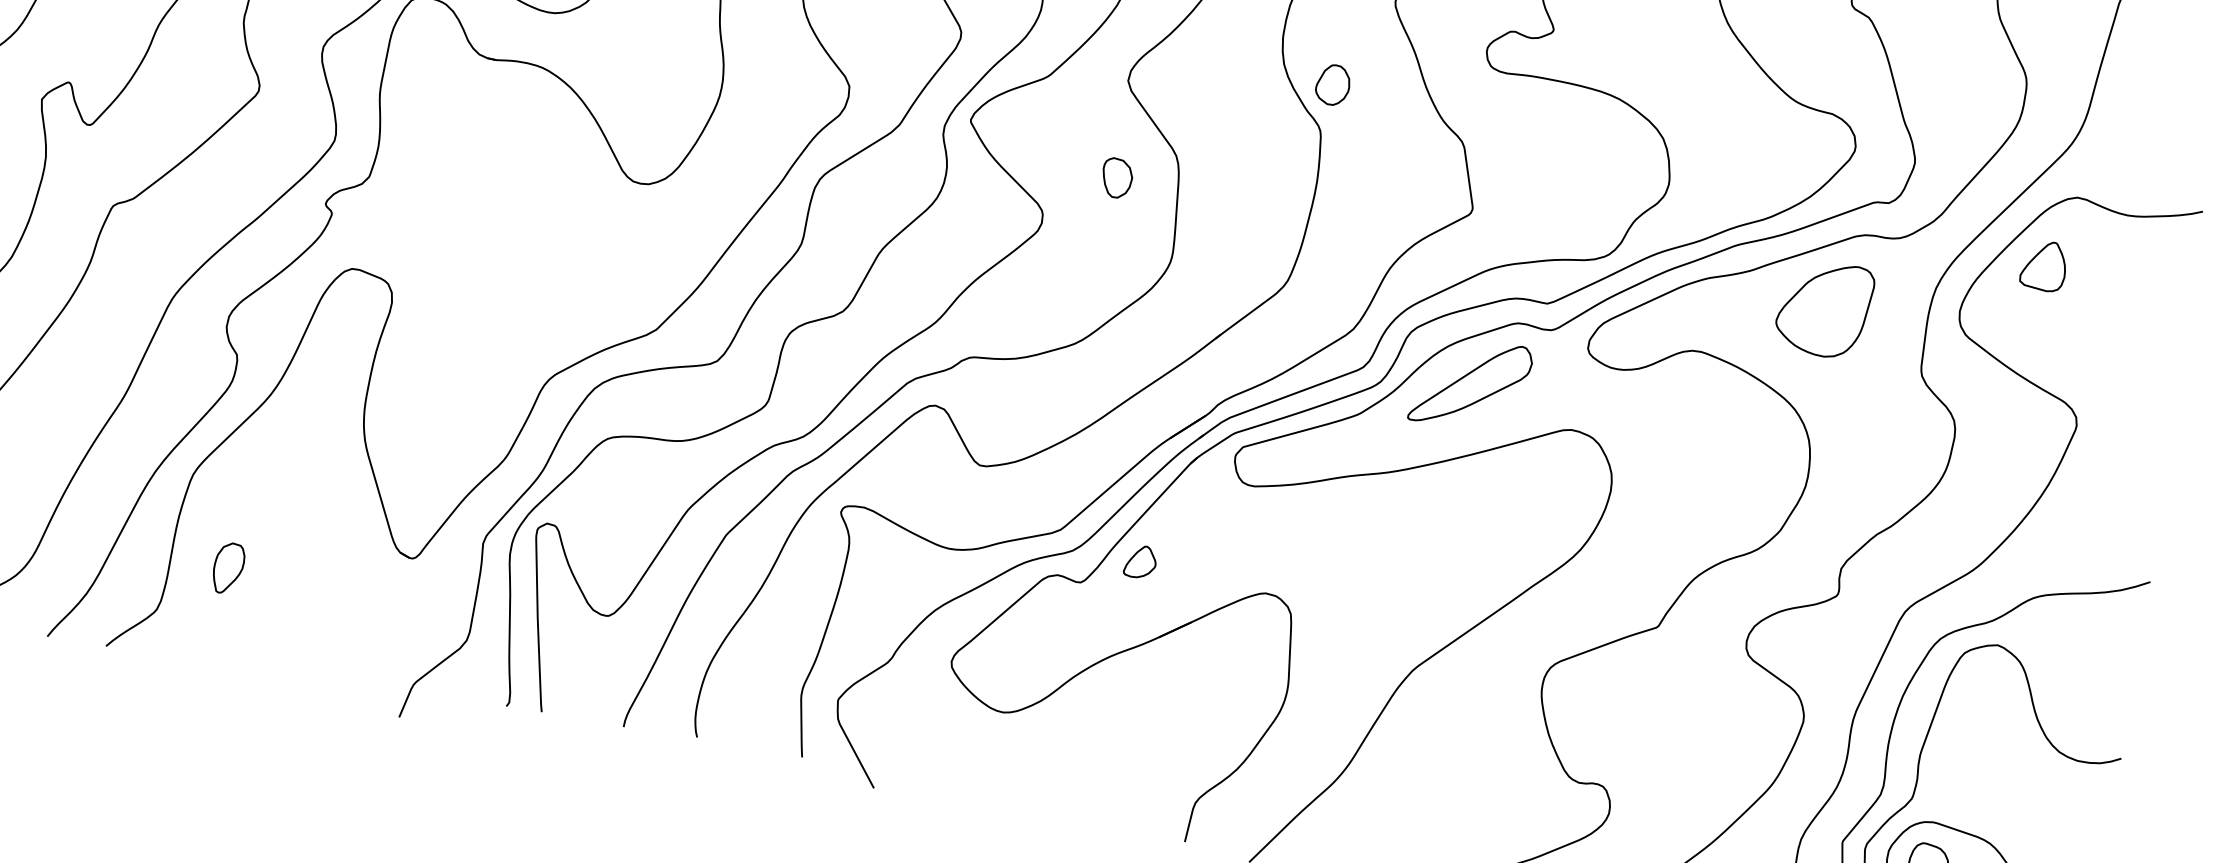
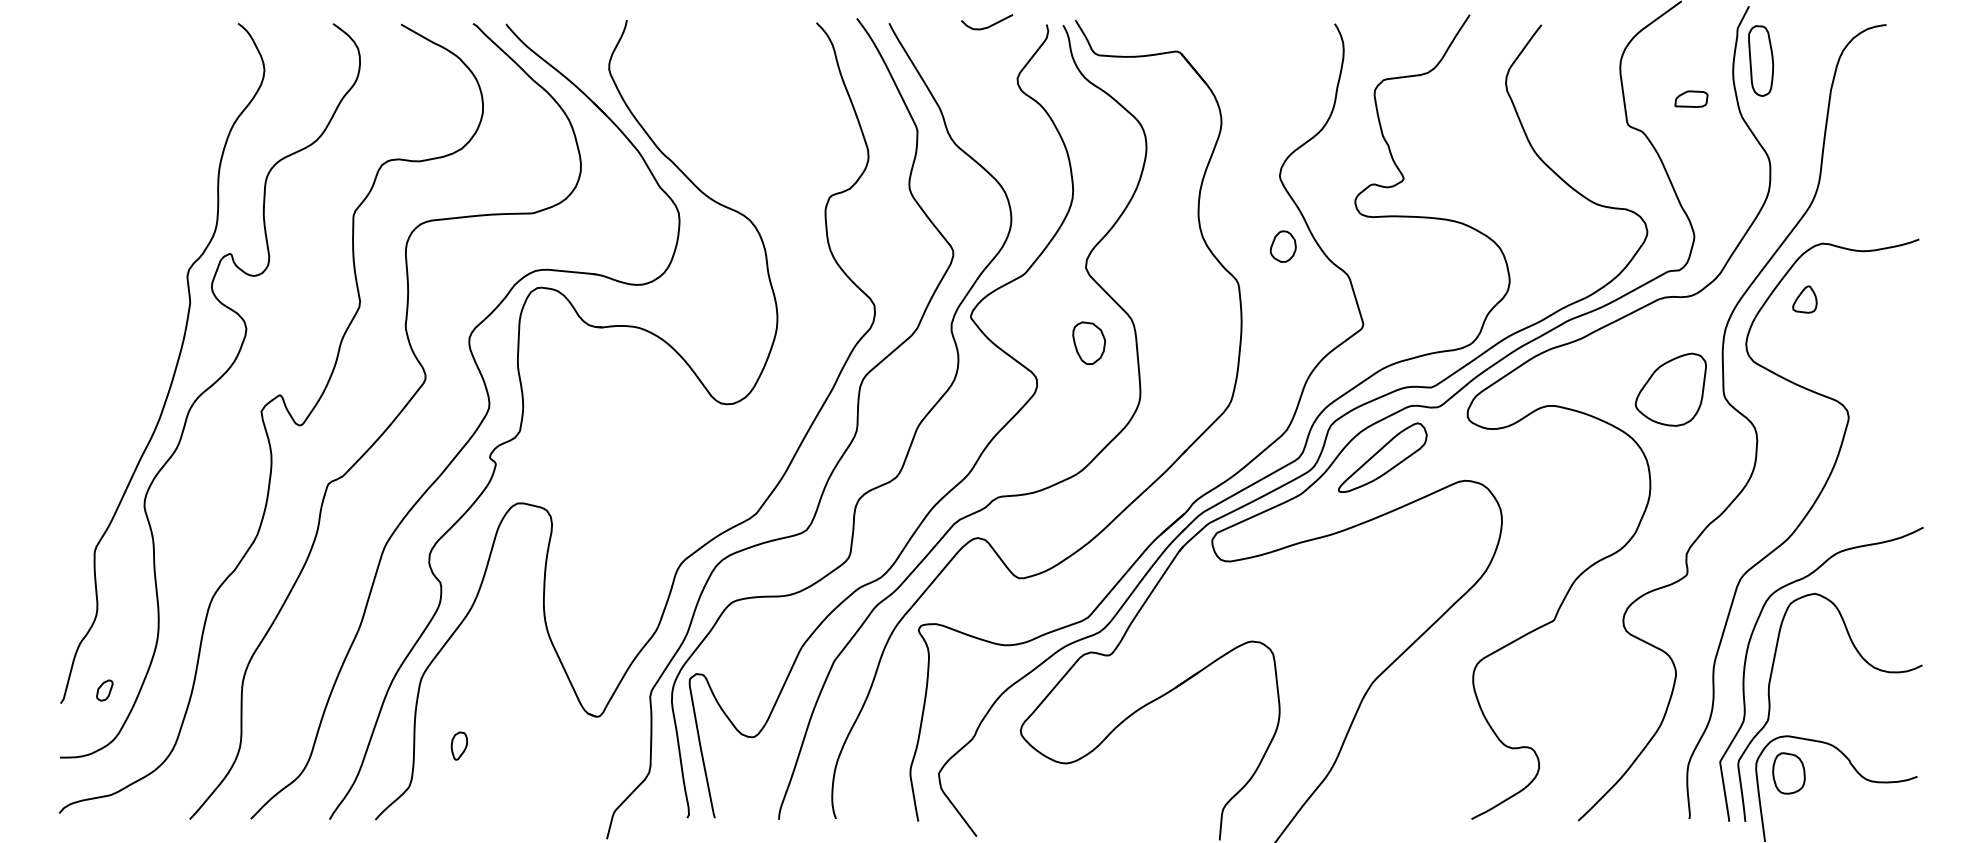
part: (1332, 84) -> (1282, 246), moved
part: (1116, 178) -> (1088, 343), size x1.4
part: (2043, 265) -> (1804, 299), size x0.7
part: (1823, 308) -> (1670, 389), moved
part: (1140, 561) -> (1152, 632), removed
part: (228, 567) -> (459, 745), size x0.7

